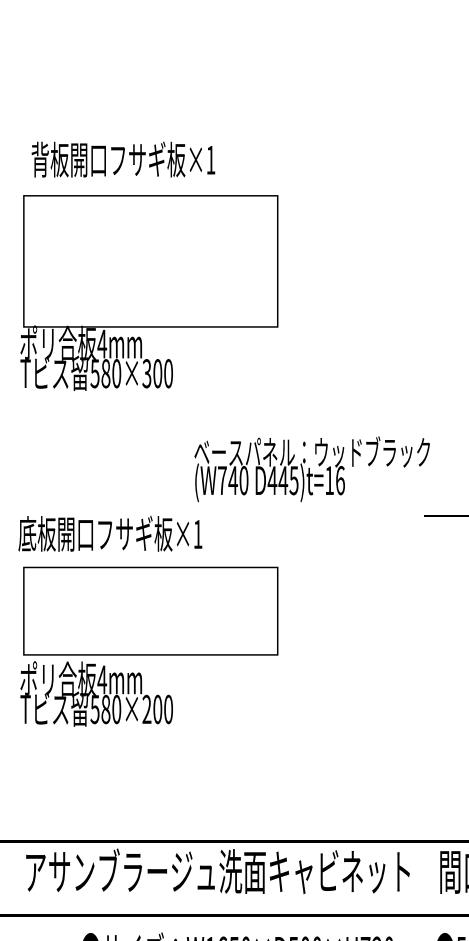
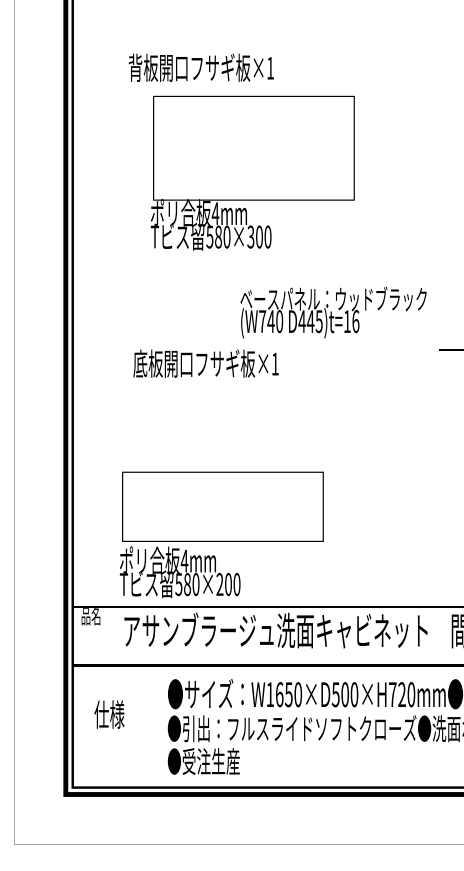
text: (148, 292) -> (252, 172), moved
text: (312, 469) -> (333, 312), moved
text: (109, 533) -> (205, 363), moved
text: (148, 646) -> (221, 534), moved

